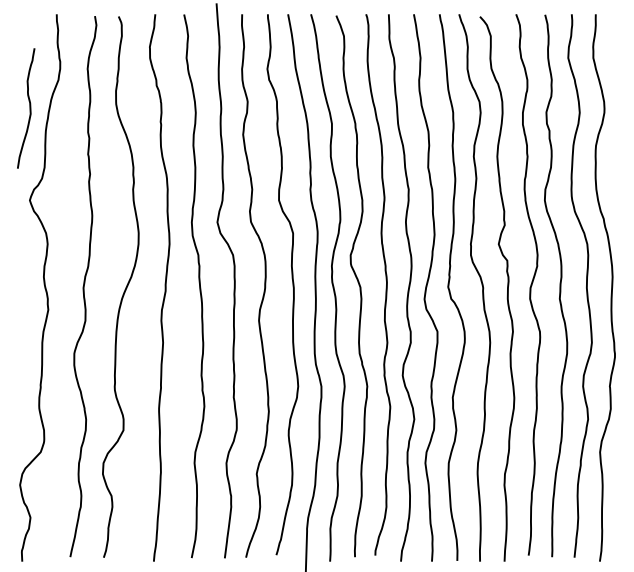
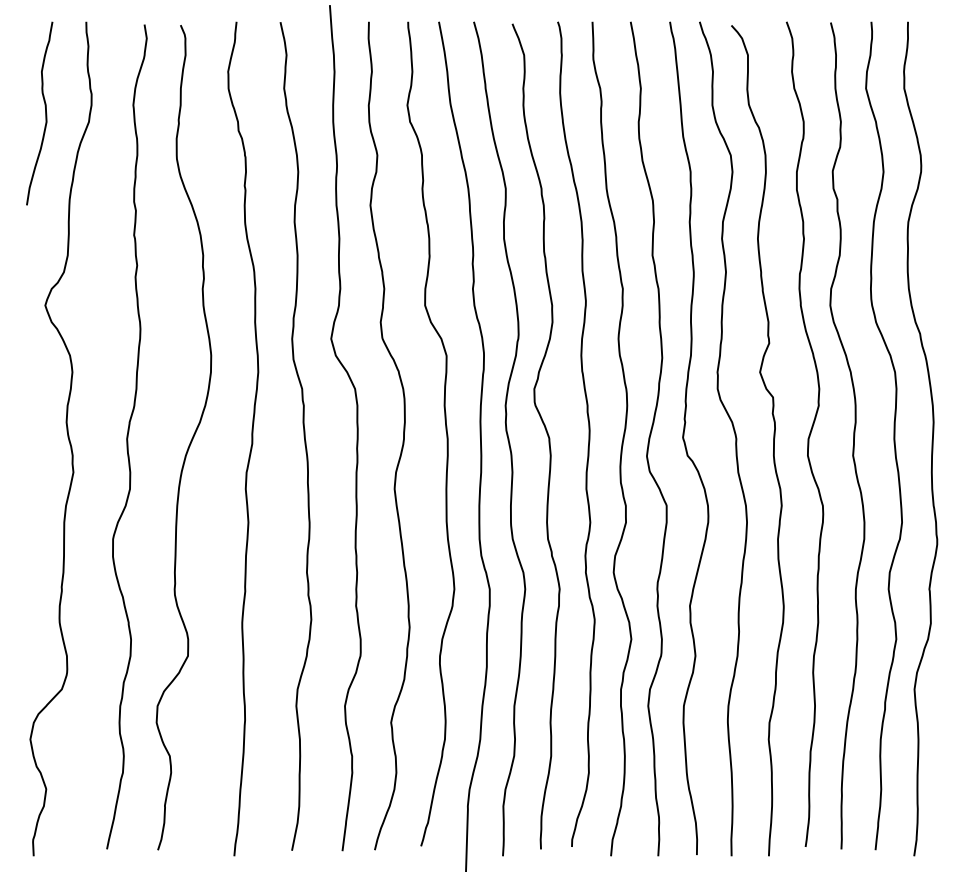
curve: (29, 108) -> (44, 113), moved

